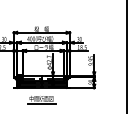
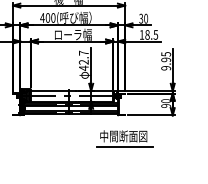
part: (41, 100) -> (123, 139), moved

